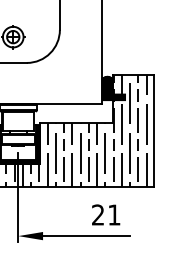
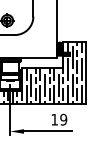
text: (106, 214) -> (59, 119), 21 -> 19

